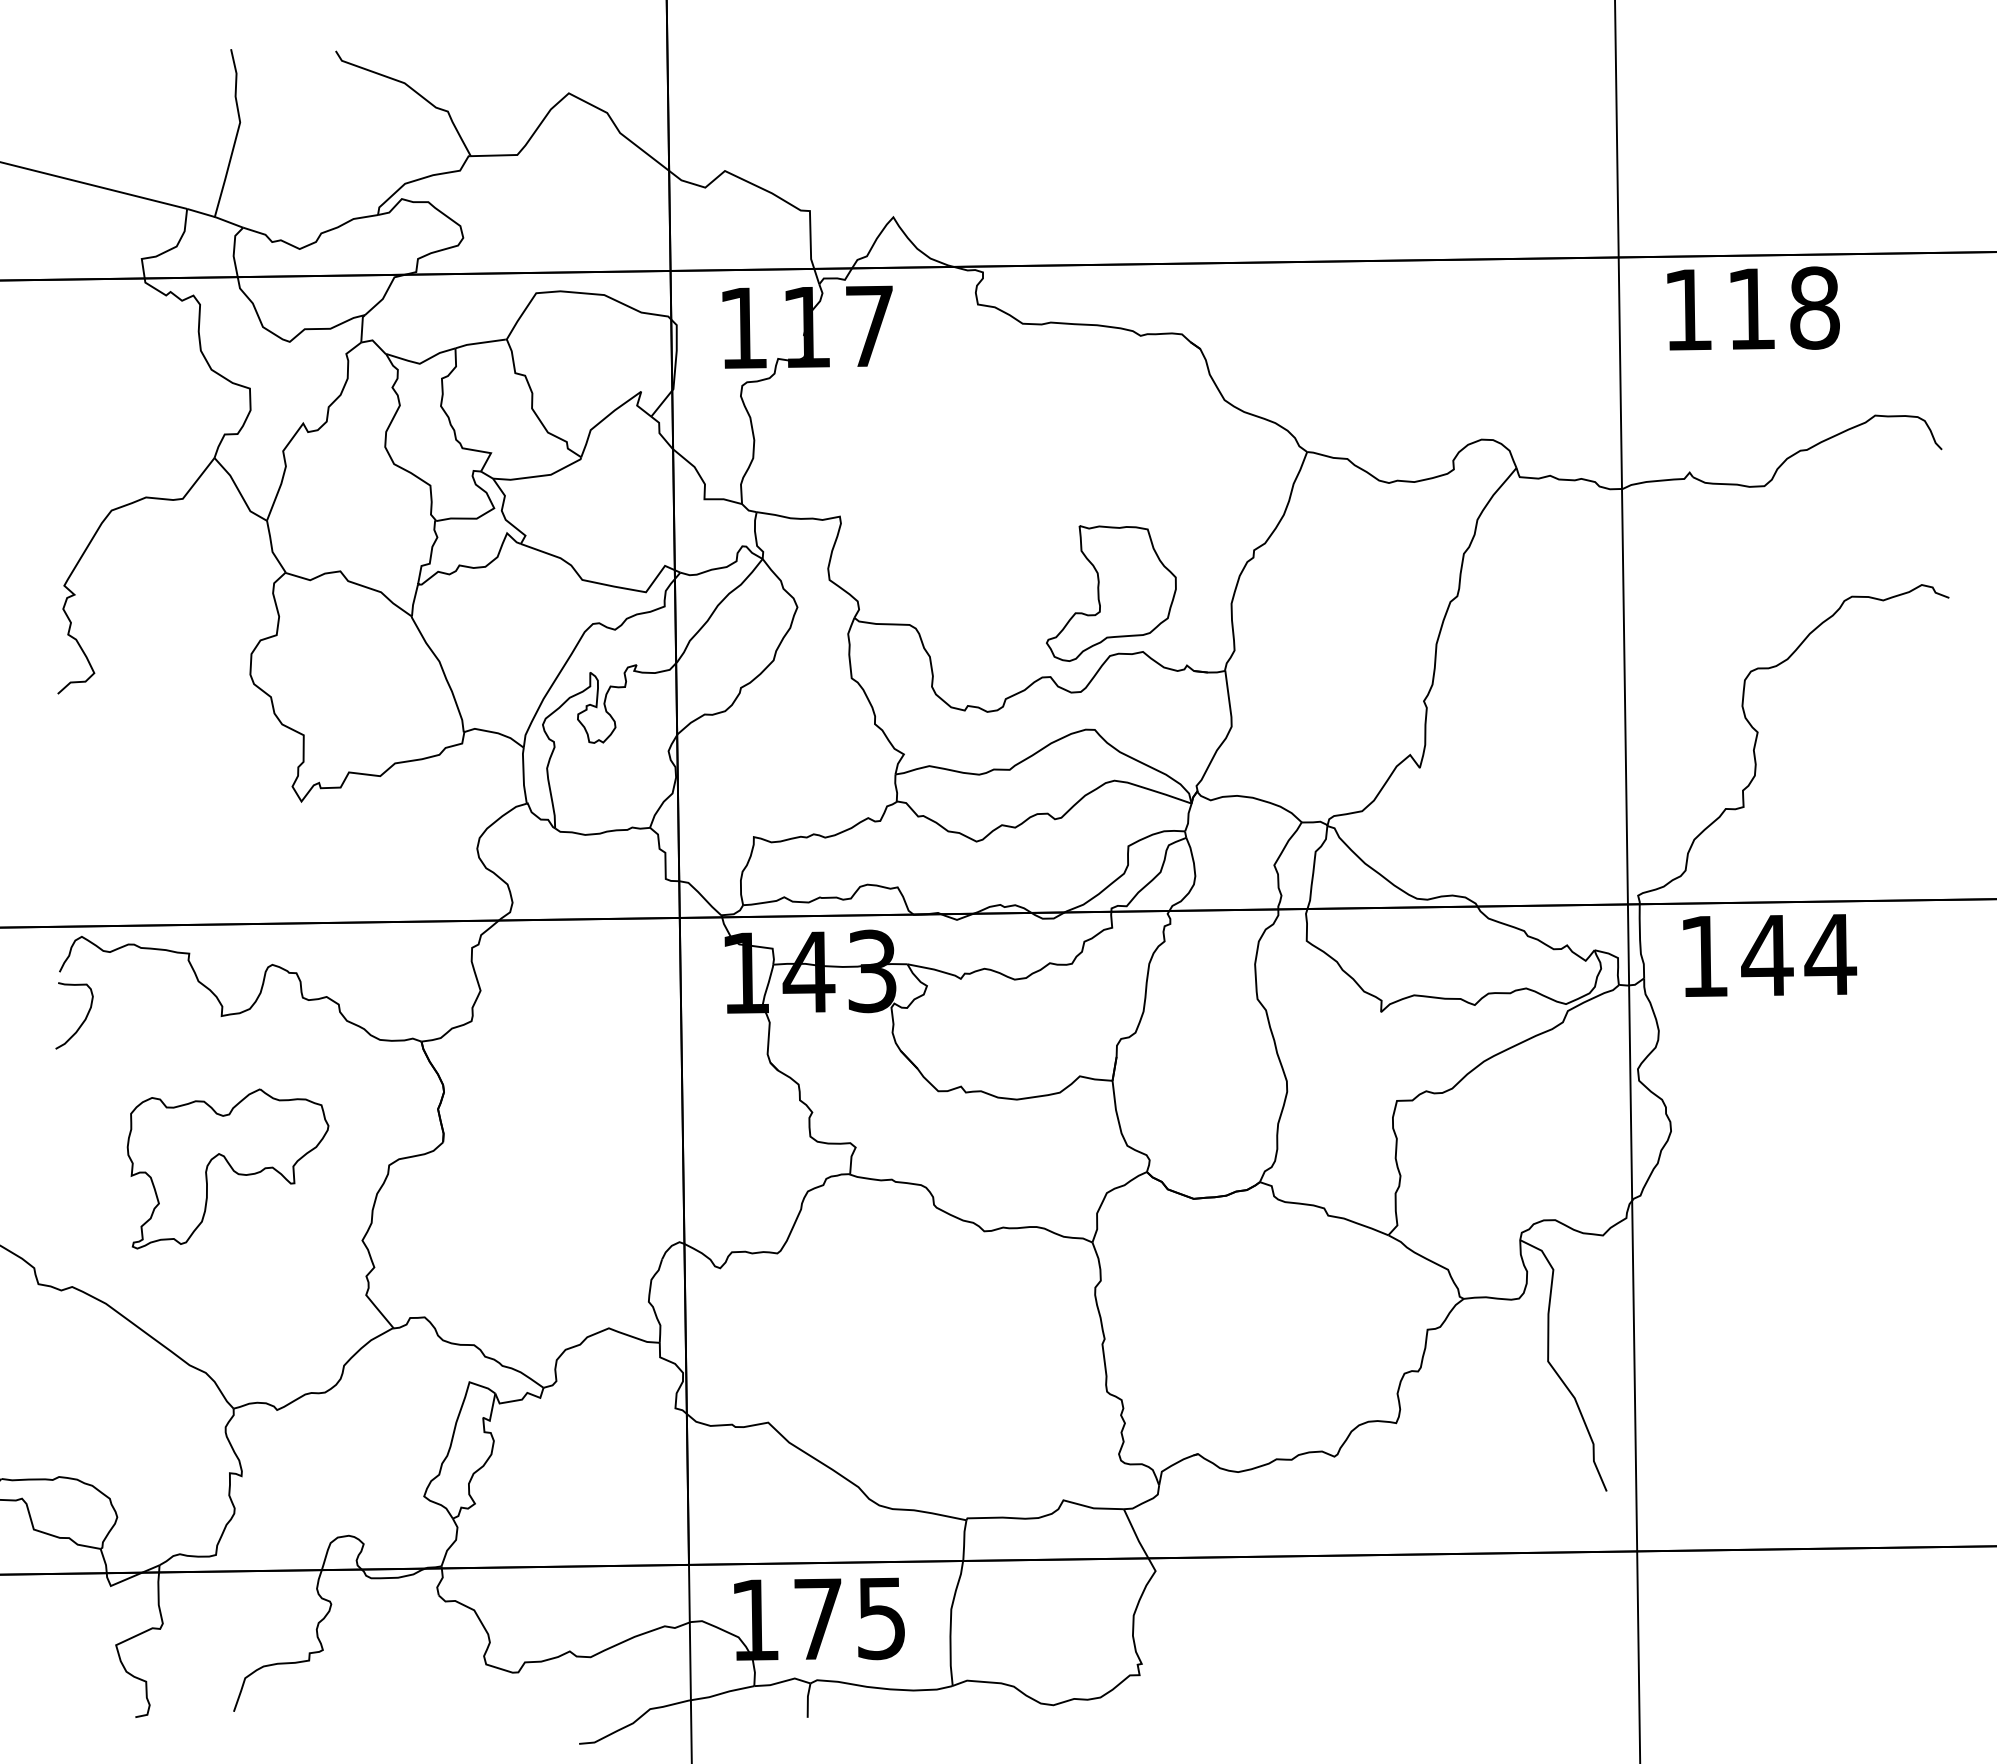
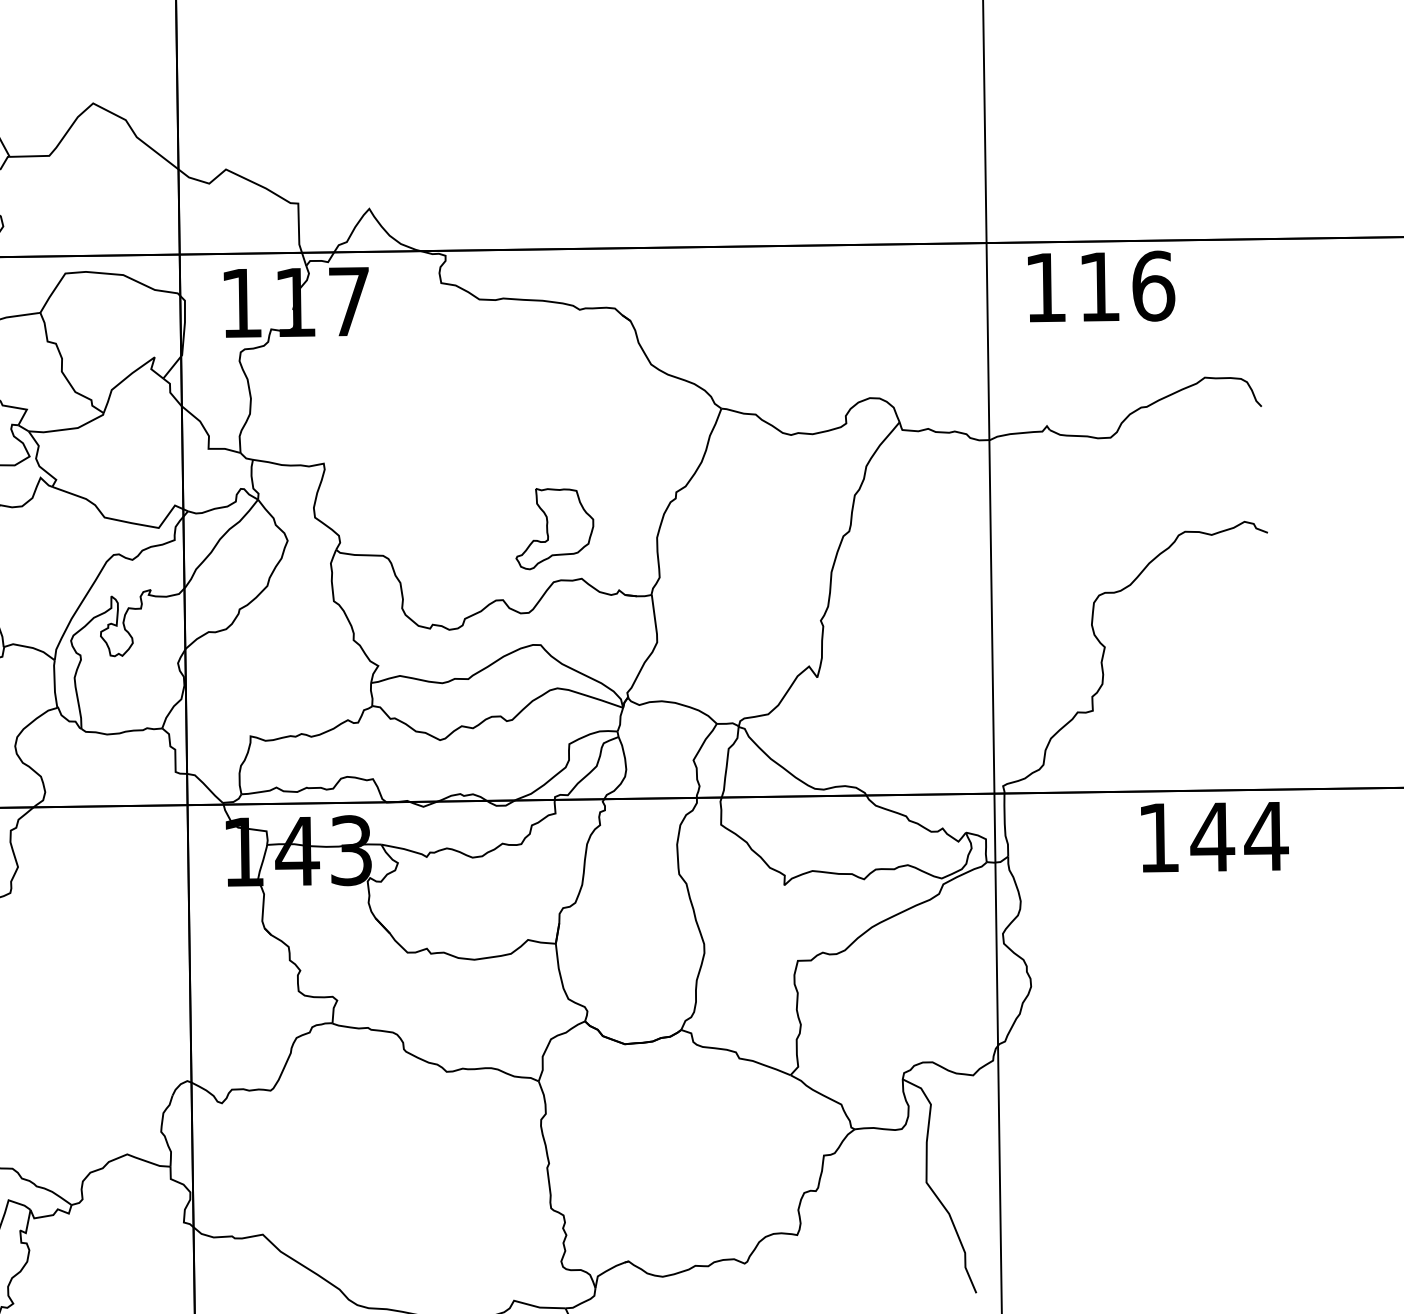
text: (1815, 307) -> (1154, 285), 118 -> 116
part: (1111, 593) -> (554, 529), size x0.7
text: (1770, 955) -> (1215, 837), moved

